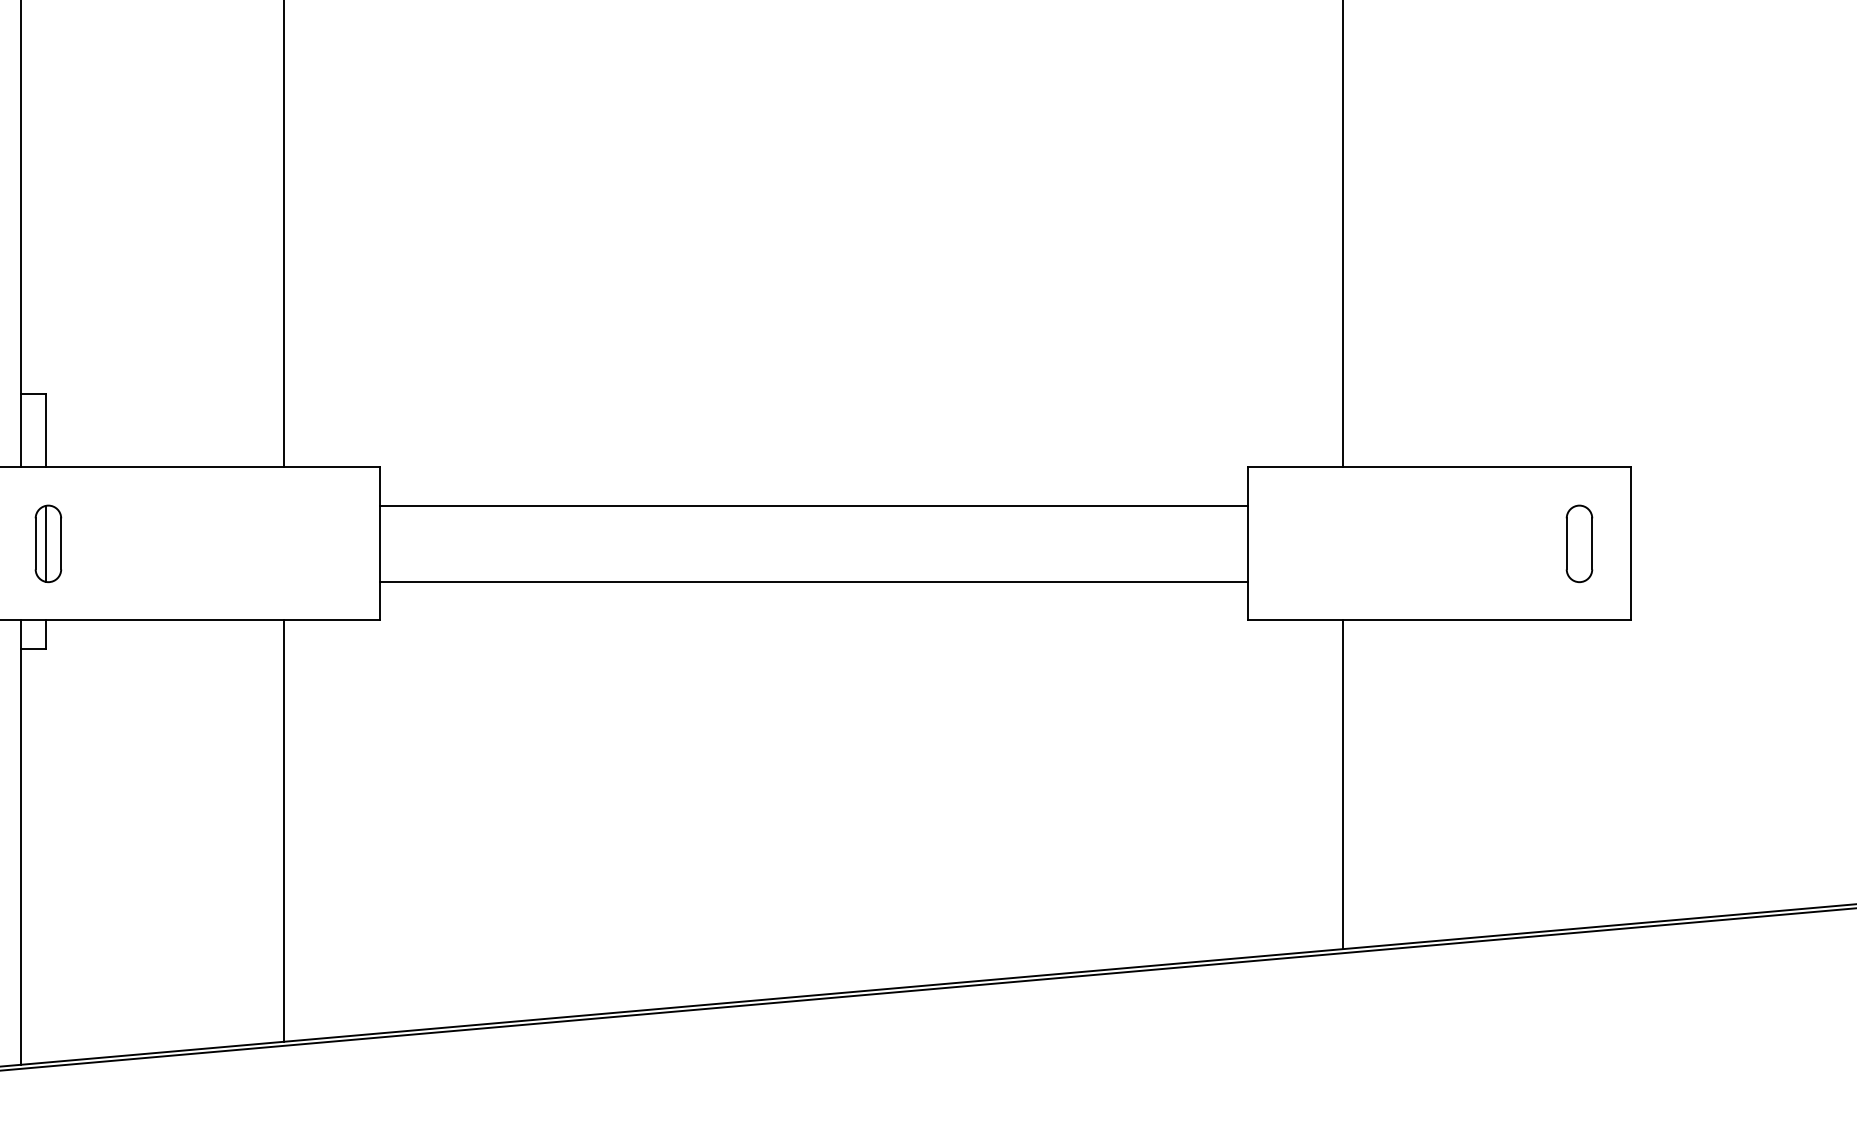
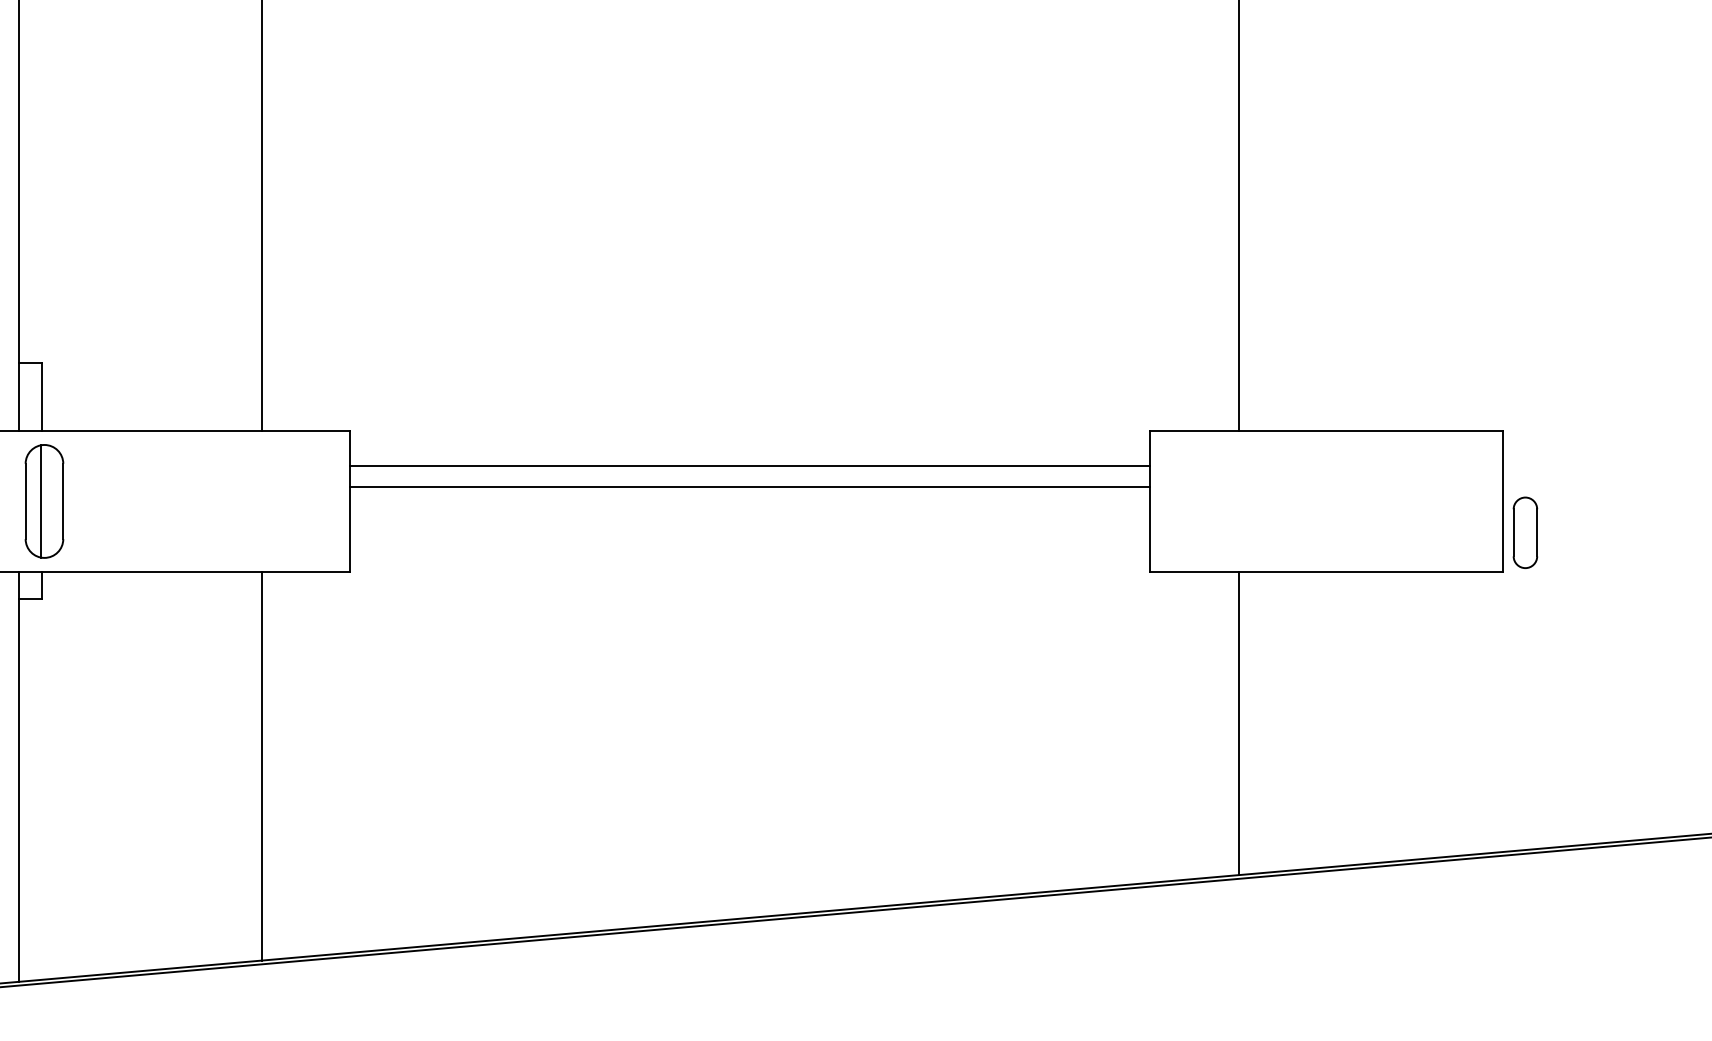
part: (48, 543) -> (44, 501), size x1.6
part: (1579, 543) -> (1525, 532), moved
line: (813, 582) -> (749, 487), moved

